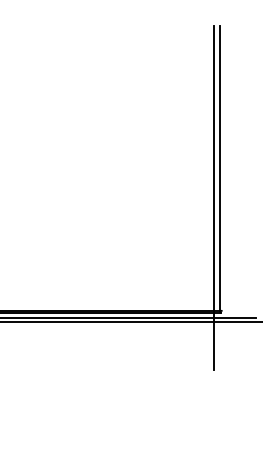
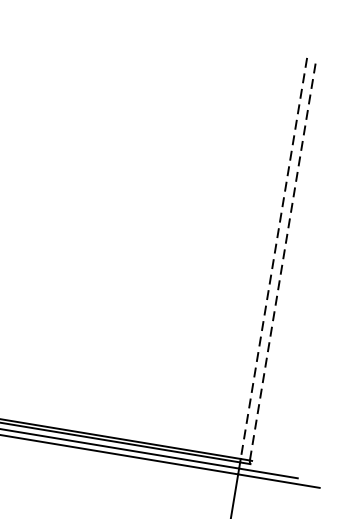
line: (220, 167) -> (283, 258), solid -> dashed
line: (213, 168) -> (273, 258), solid -> dashed

